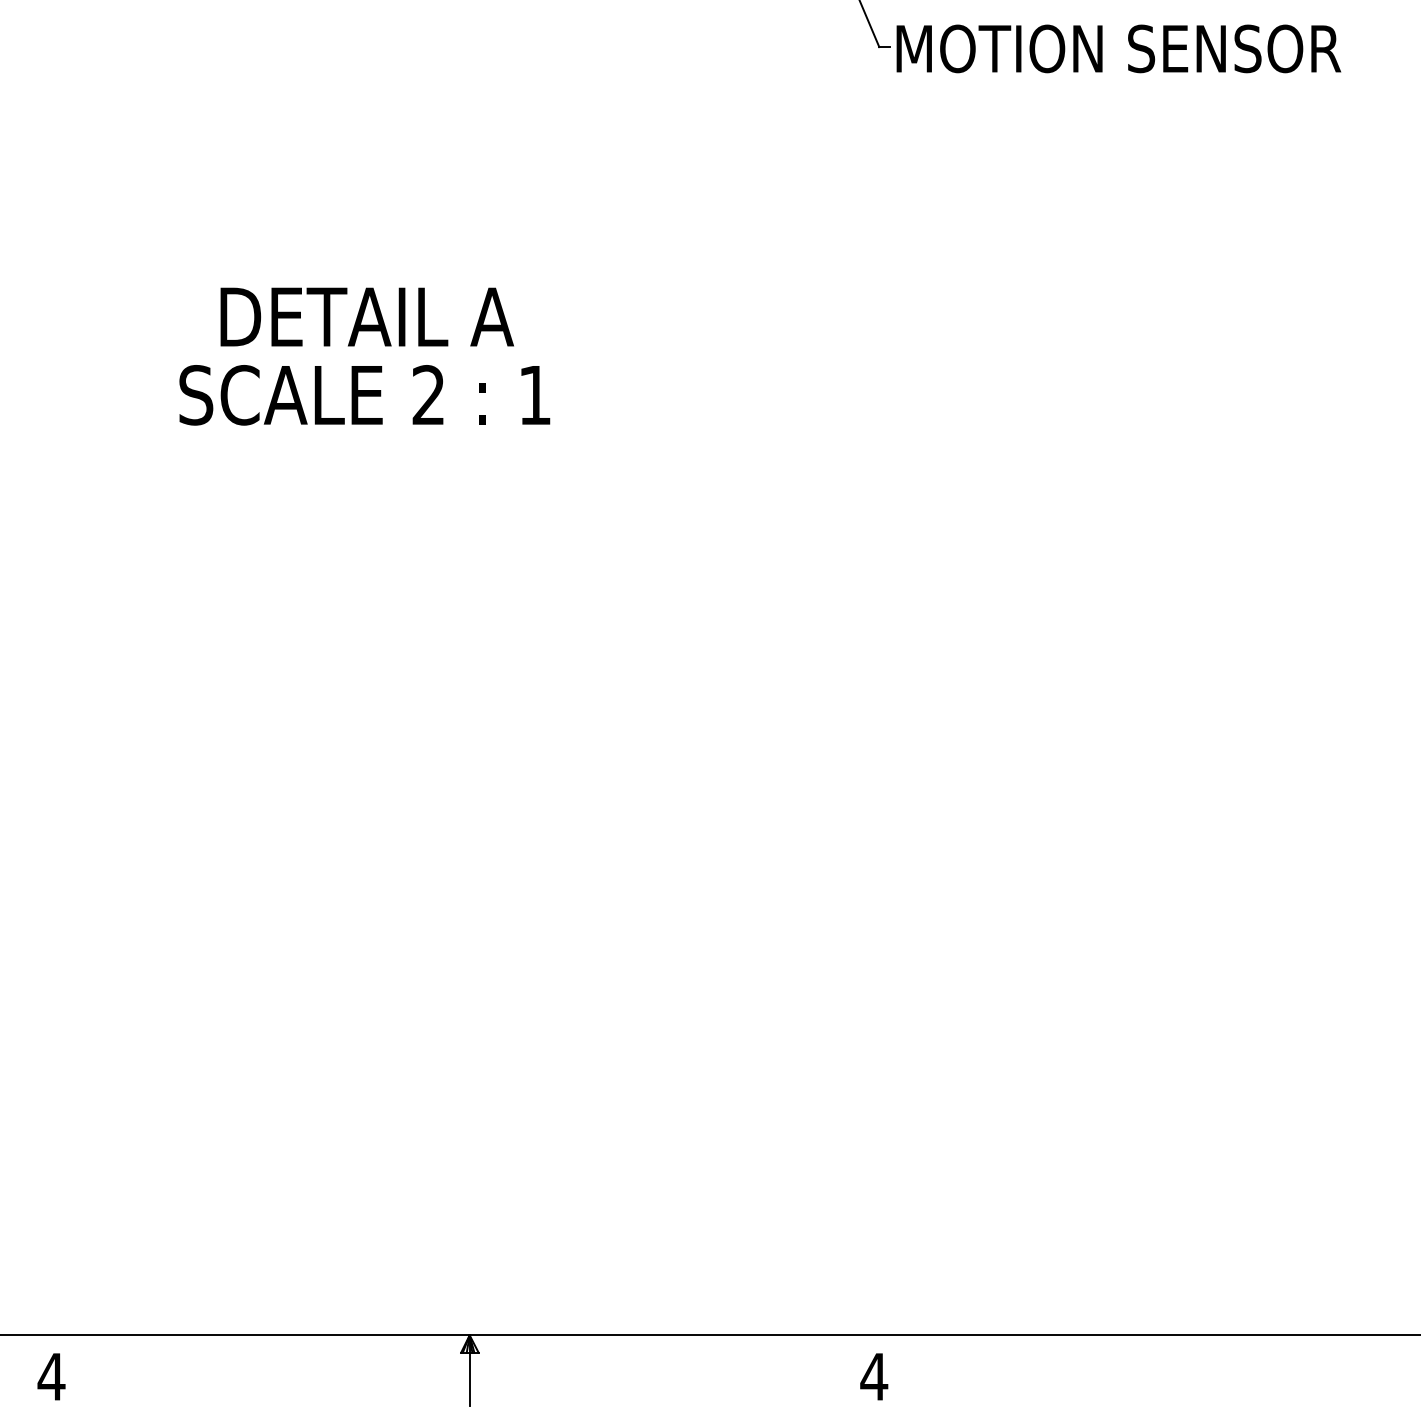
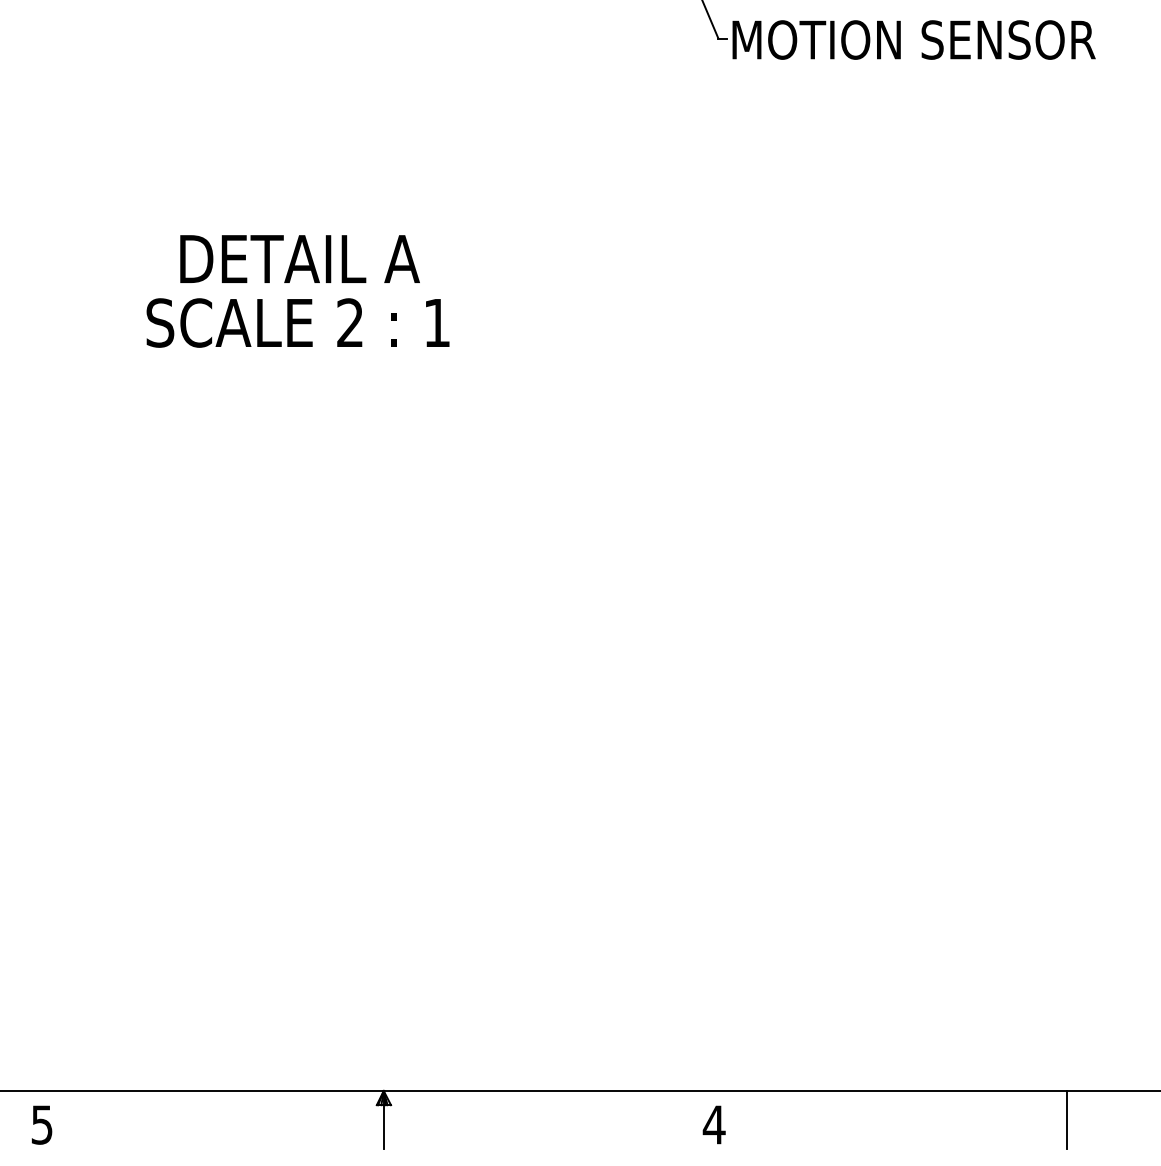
line: (1305, 1371) -> (1066, 1120), added
text: (50, 1376) -> (41, 1124), 4 -> 5

